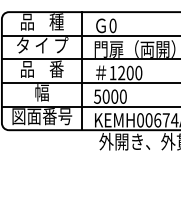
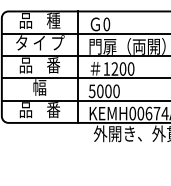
text: (42, 116) -> (40, 109), 図面番号 -> 品    番

